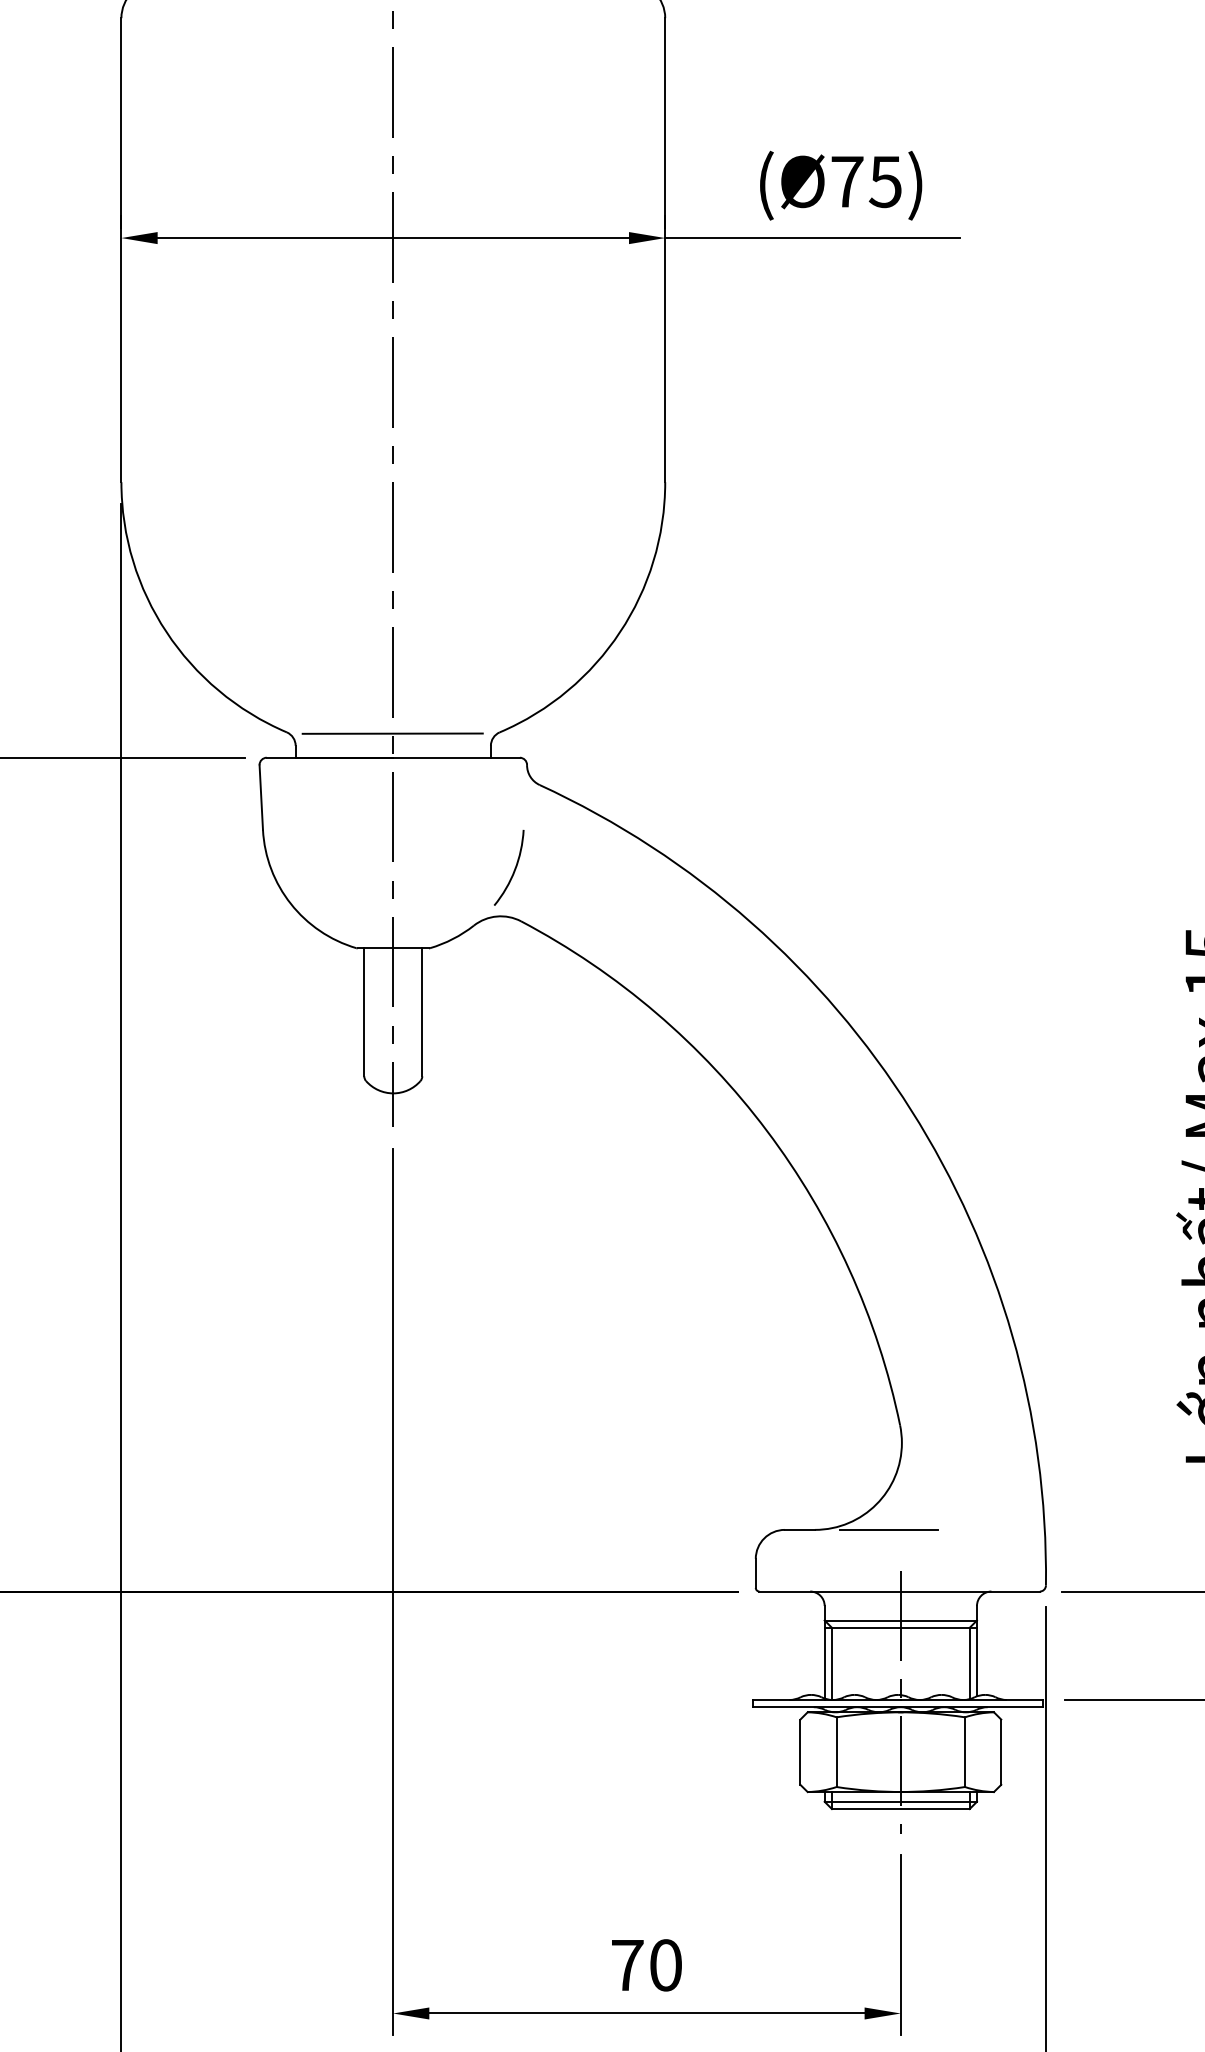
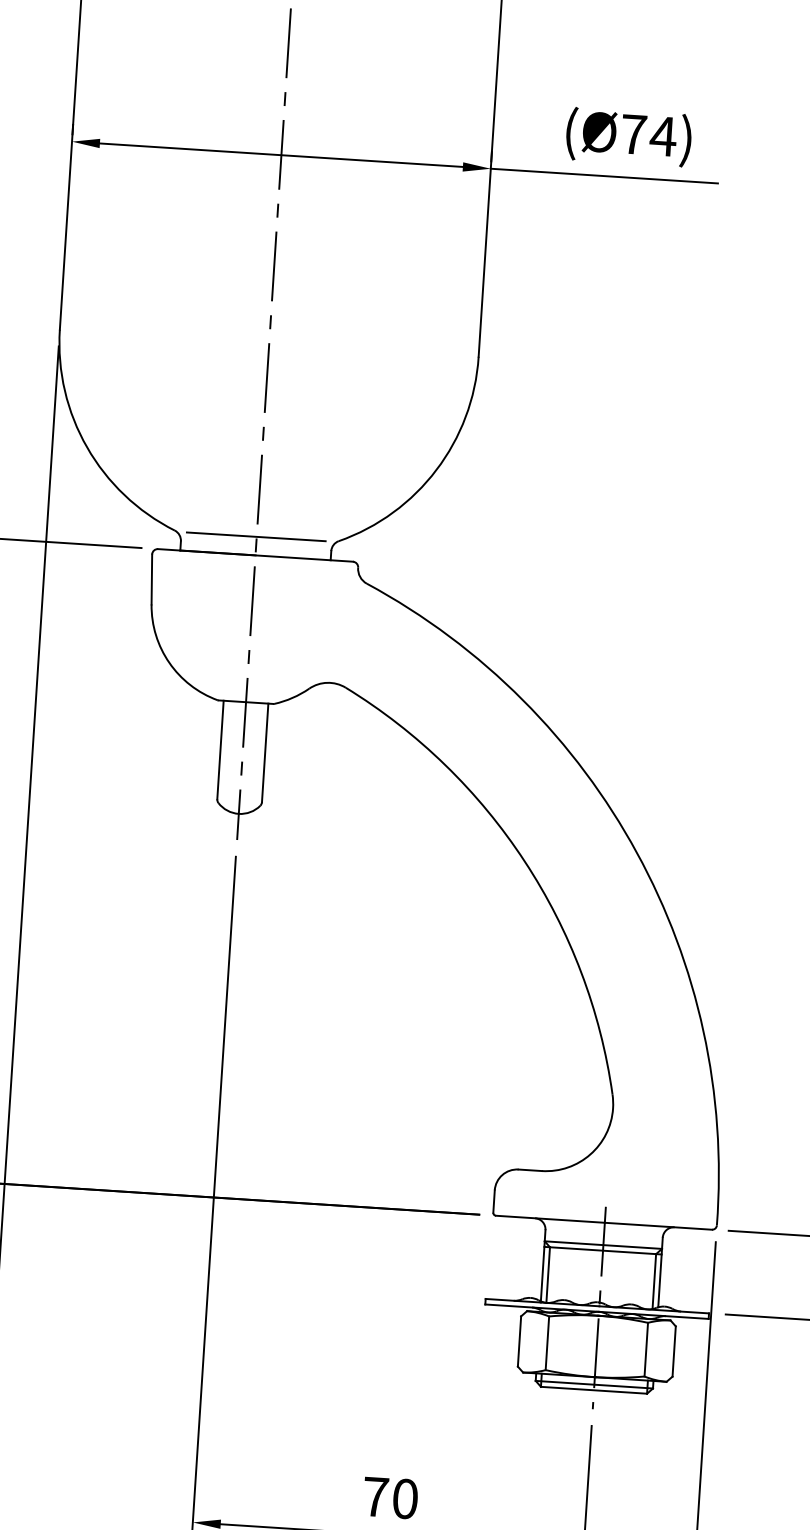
text: (885, 182) -> (663, 136), (Ø75) -> (Ø74)
curve: (513, 870) -> (342, 648), removed
line: (889, 1529) -> (599, 1174), removed

